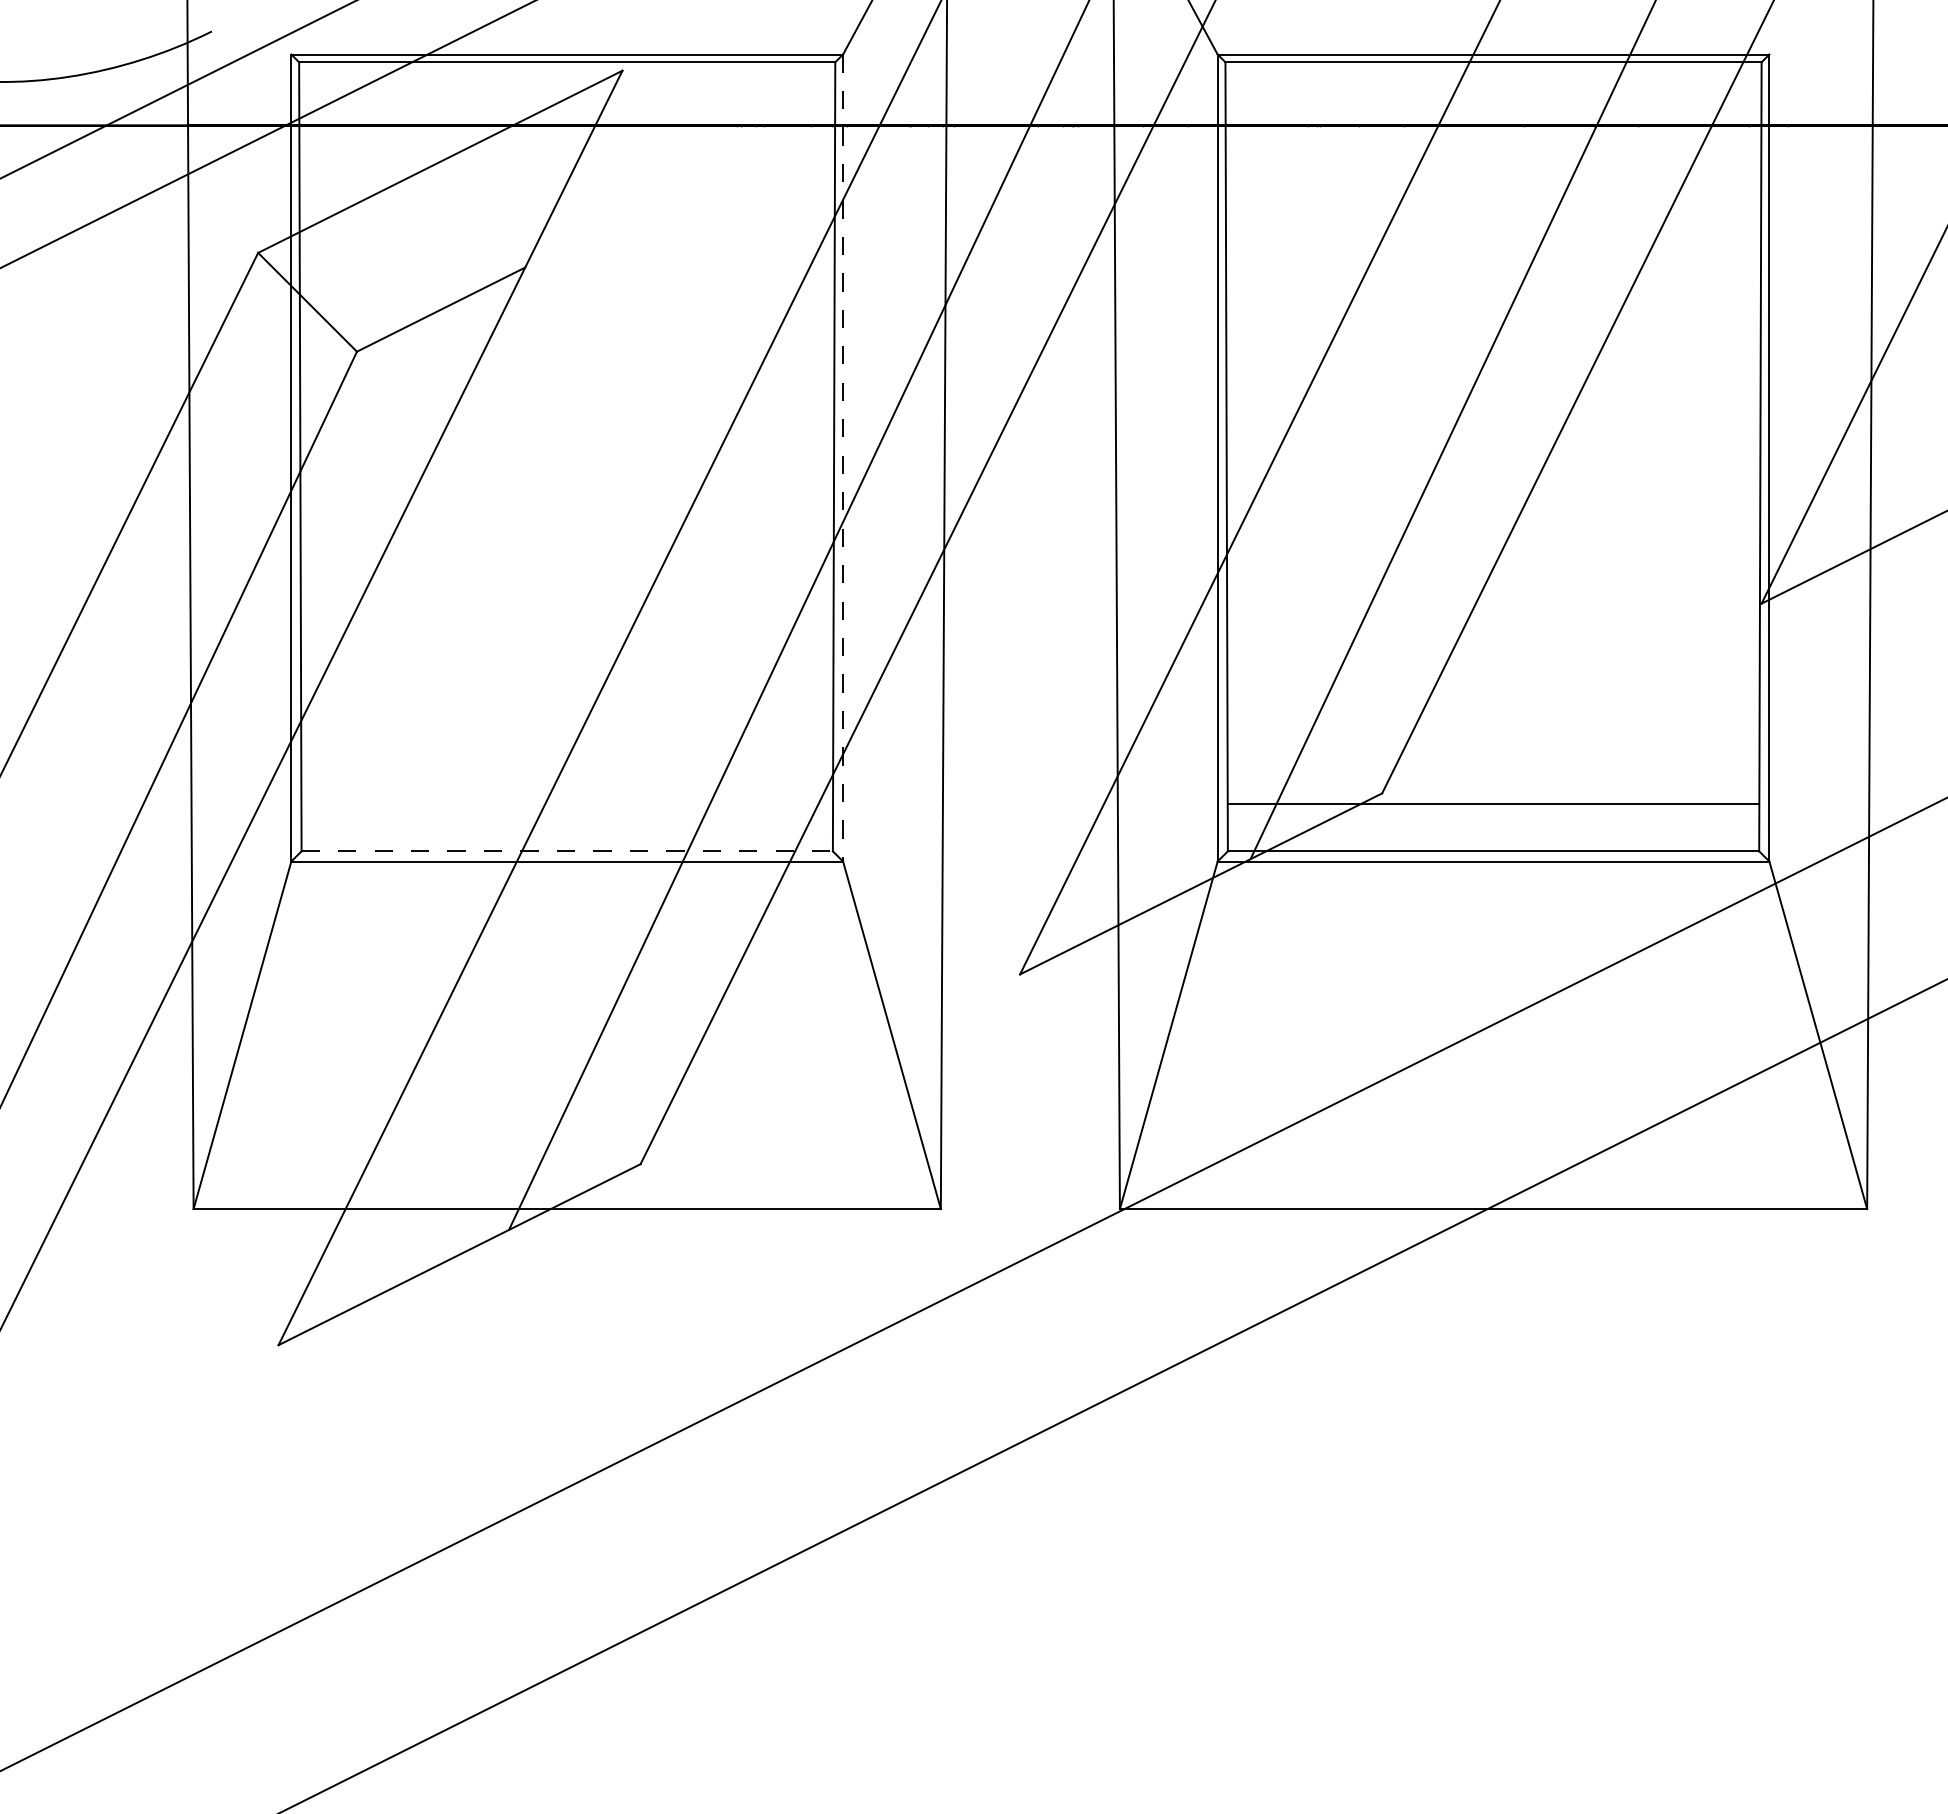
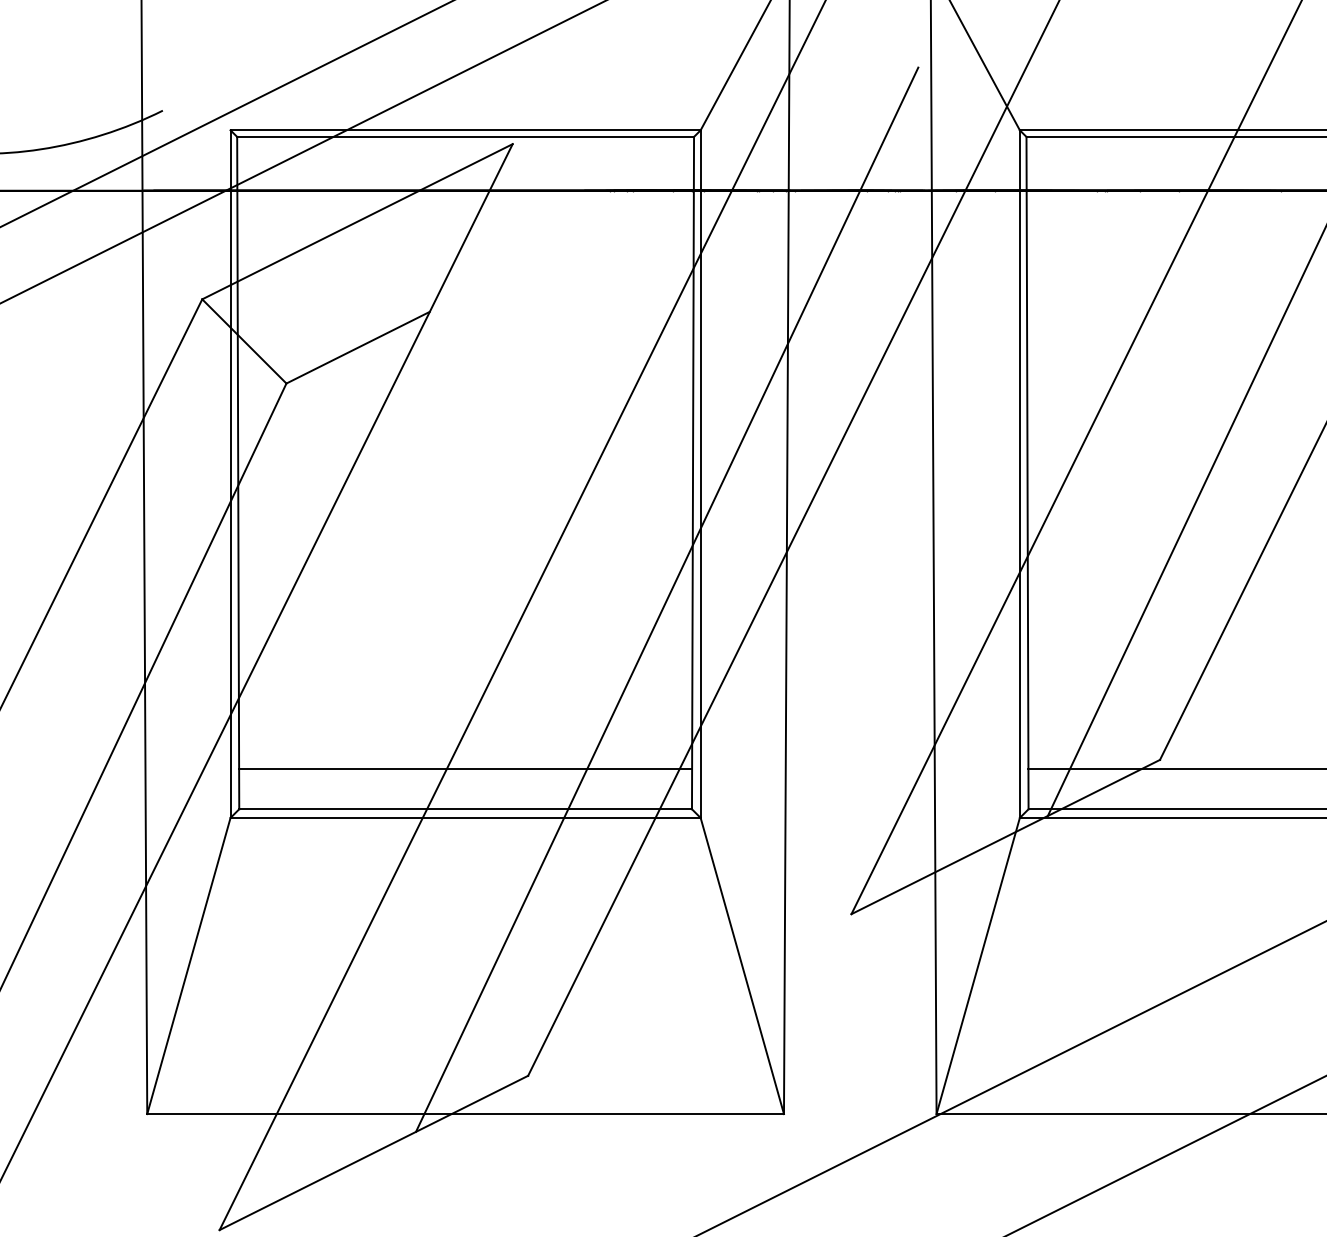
line: (843, 458) -> (701, 474), dashed -> solid
line: (567, 804) -> (465, 769), added
line: (567, 851) -> (465, 809), dashed -> solid

